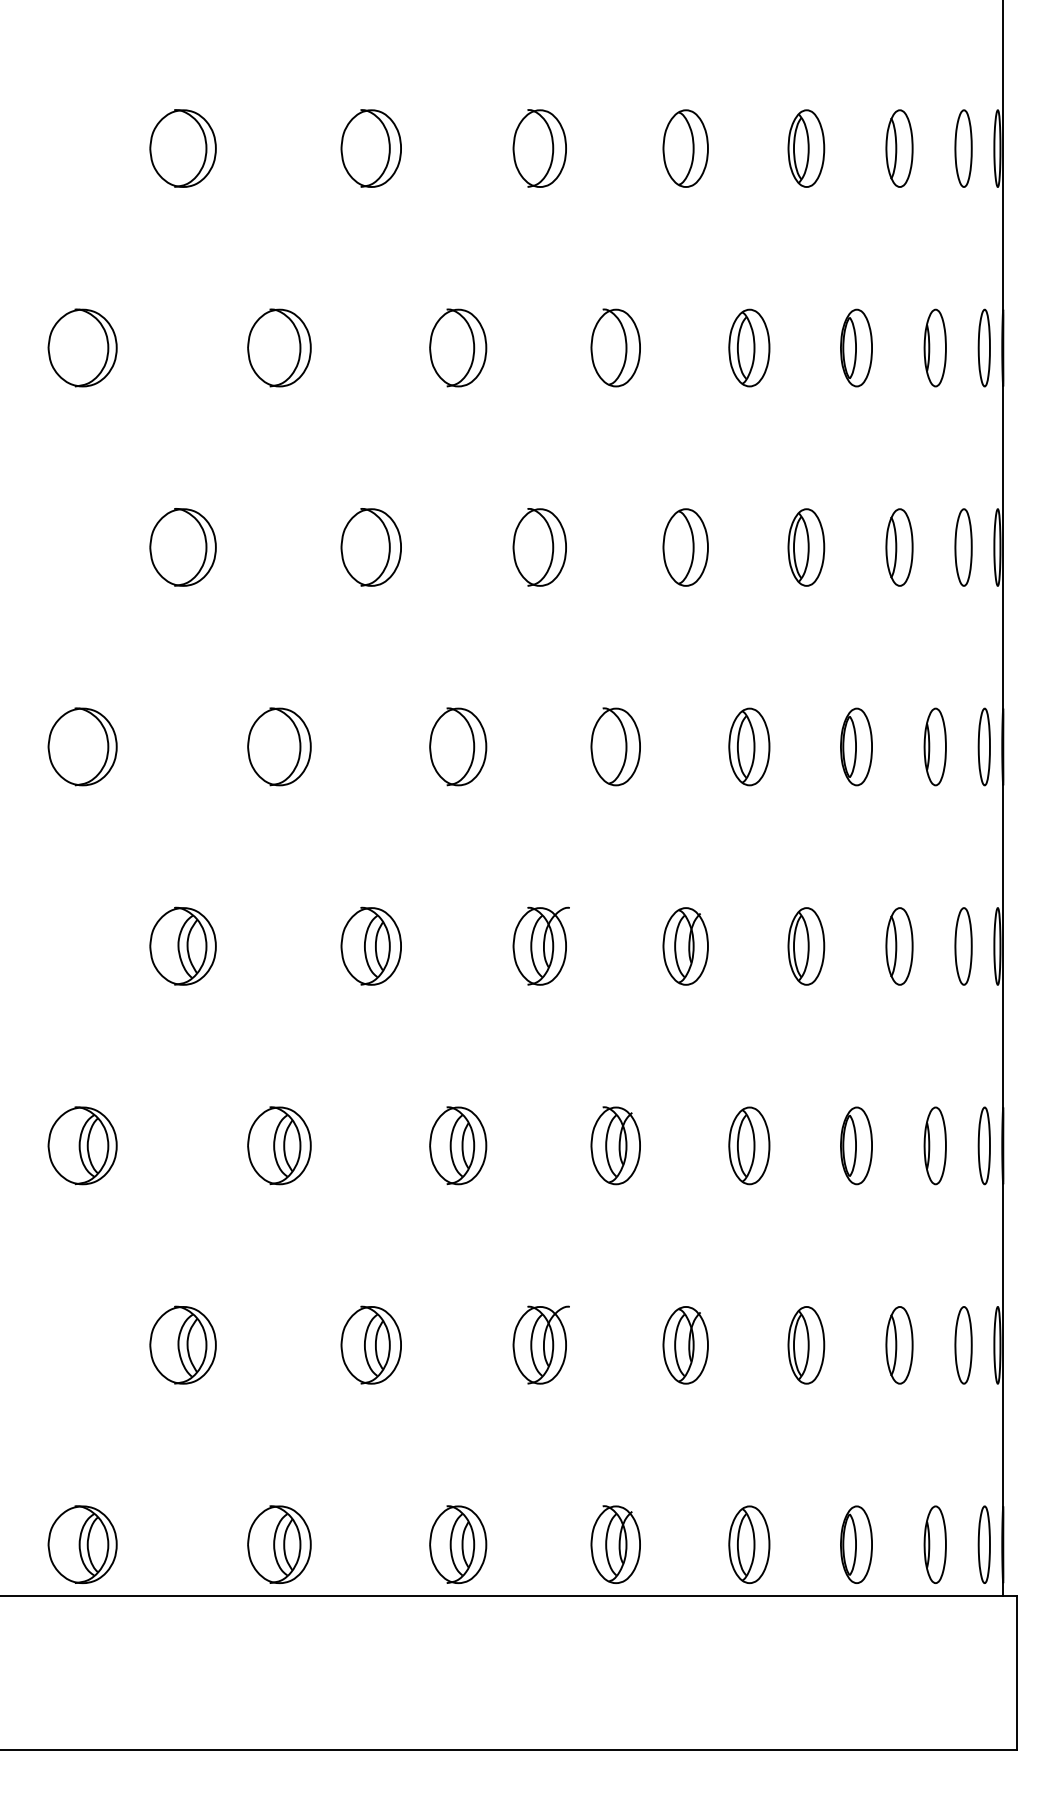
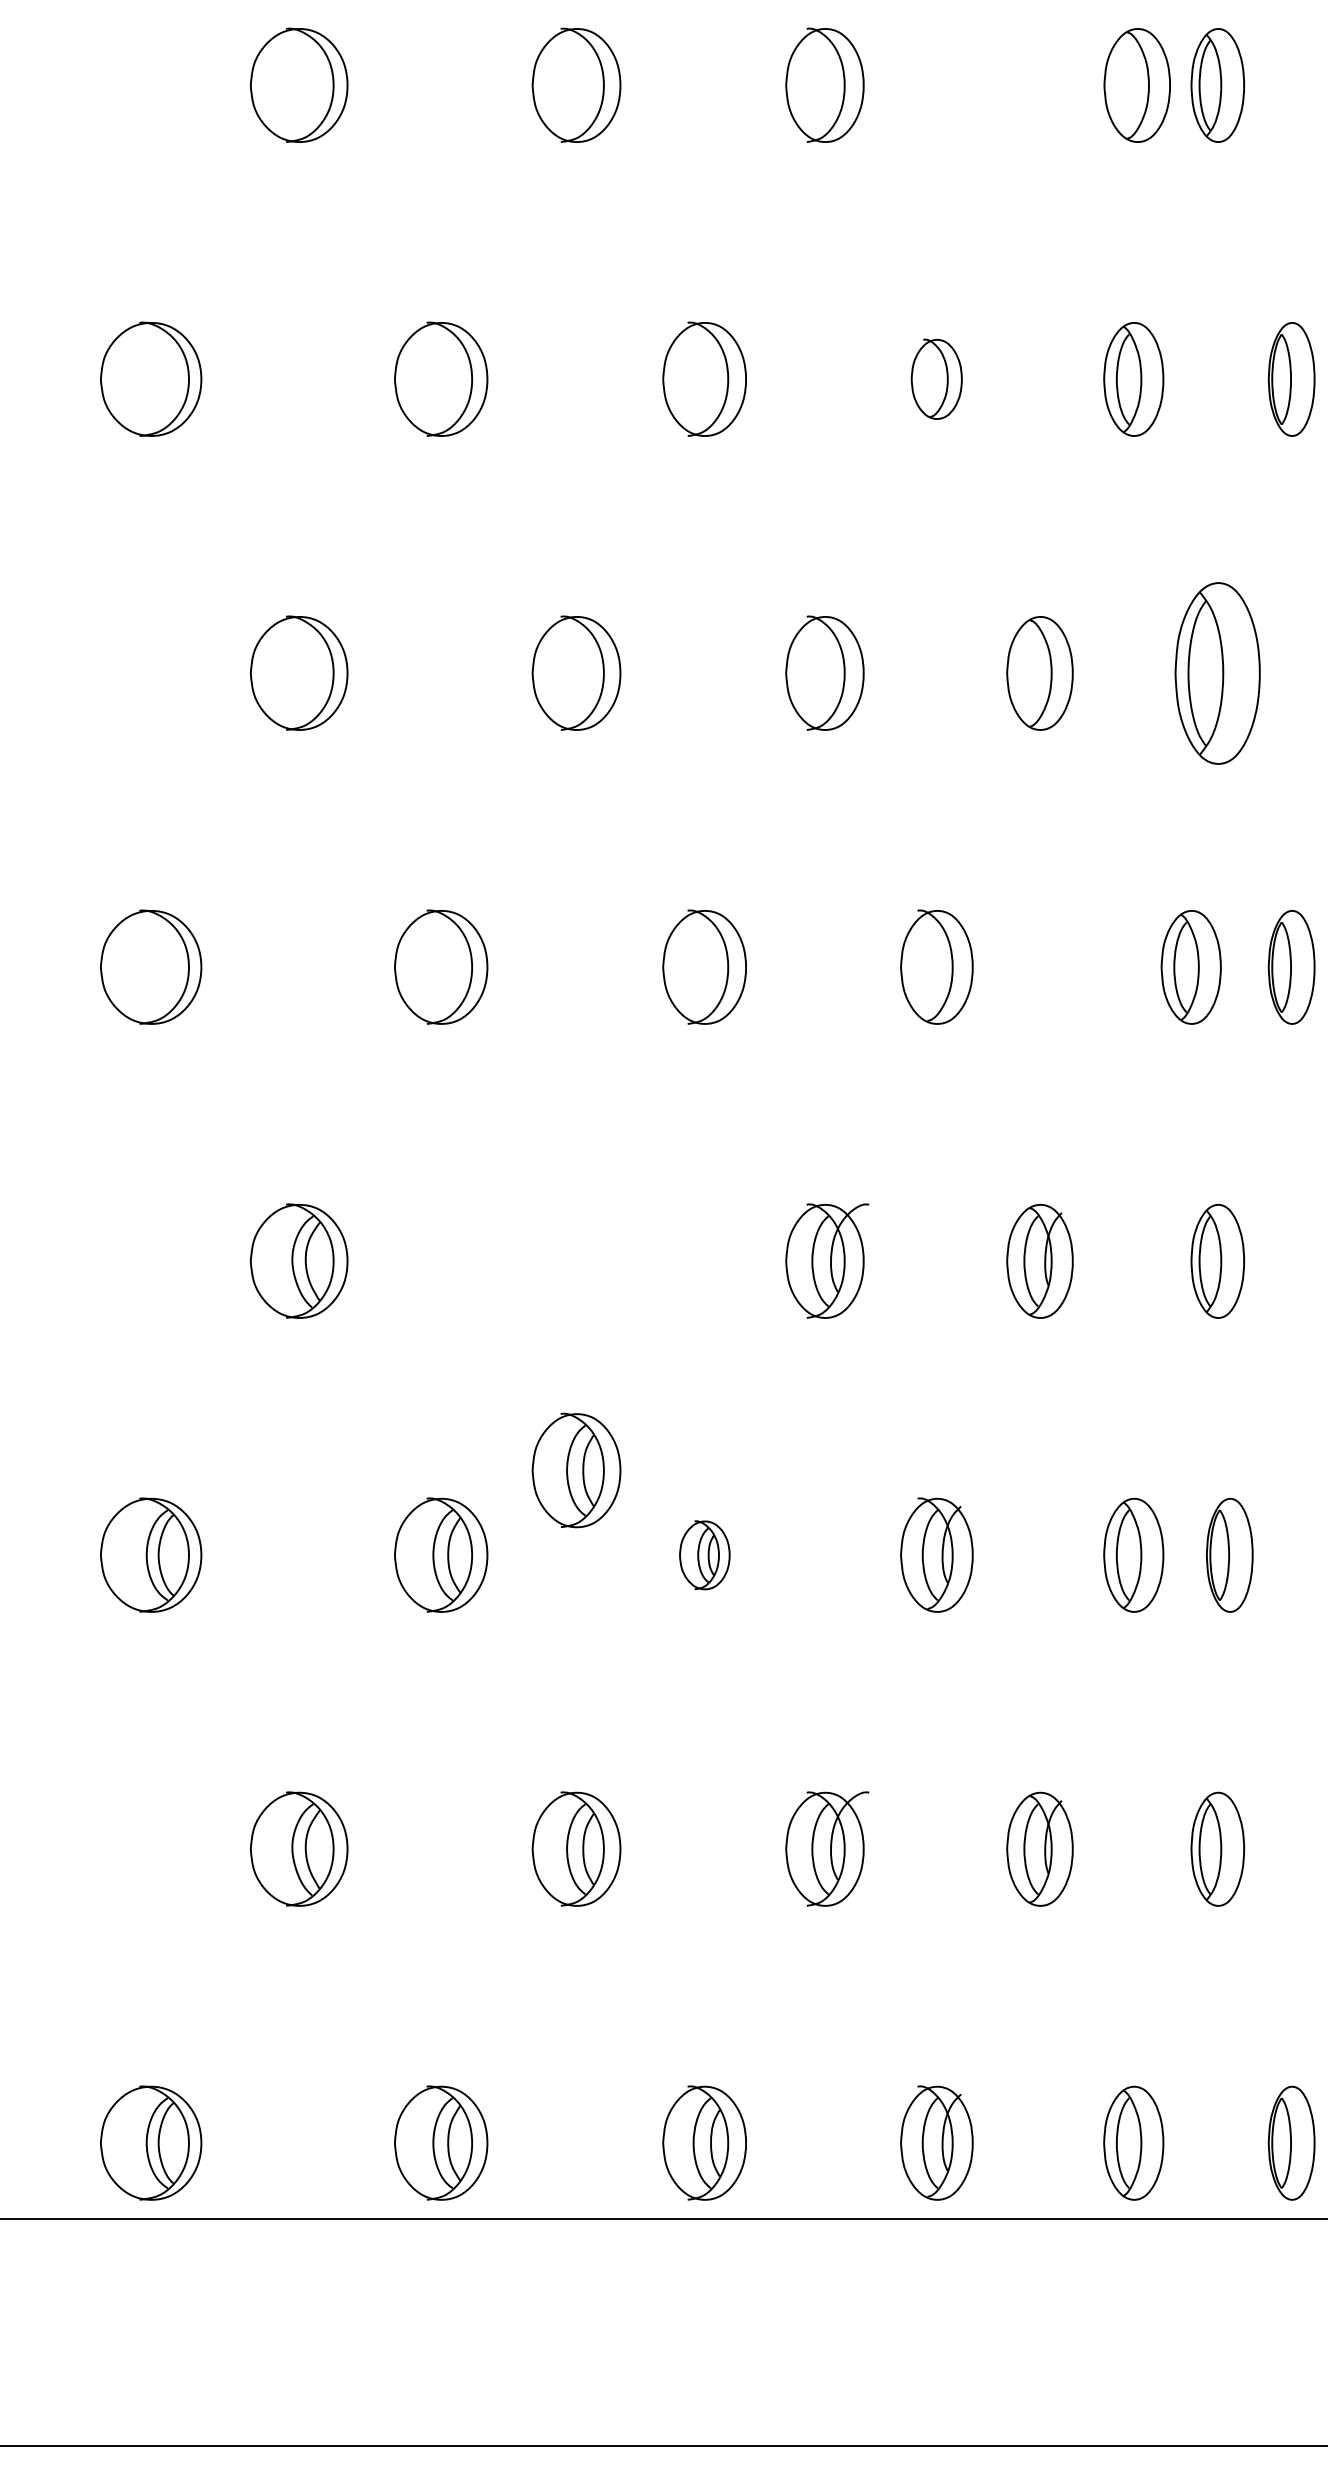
part: (685, 148) -> (1136, 85), moved
part: (615, 347) -> (936, 378), size x0.7
part: (806, 547) -> (1218, 673), size x1.6
part: (749, 746) -> (1191, 966), moved
part: (370, 945) -> (575, 1469), moved
part: (458, 1145) -> (705, 1554), size x0.6
part: (856, 1145) -> (1229, 1554), moved

